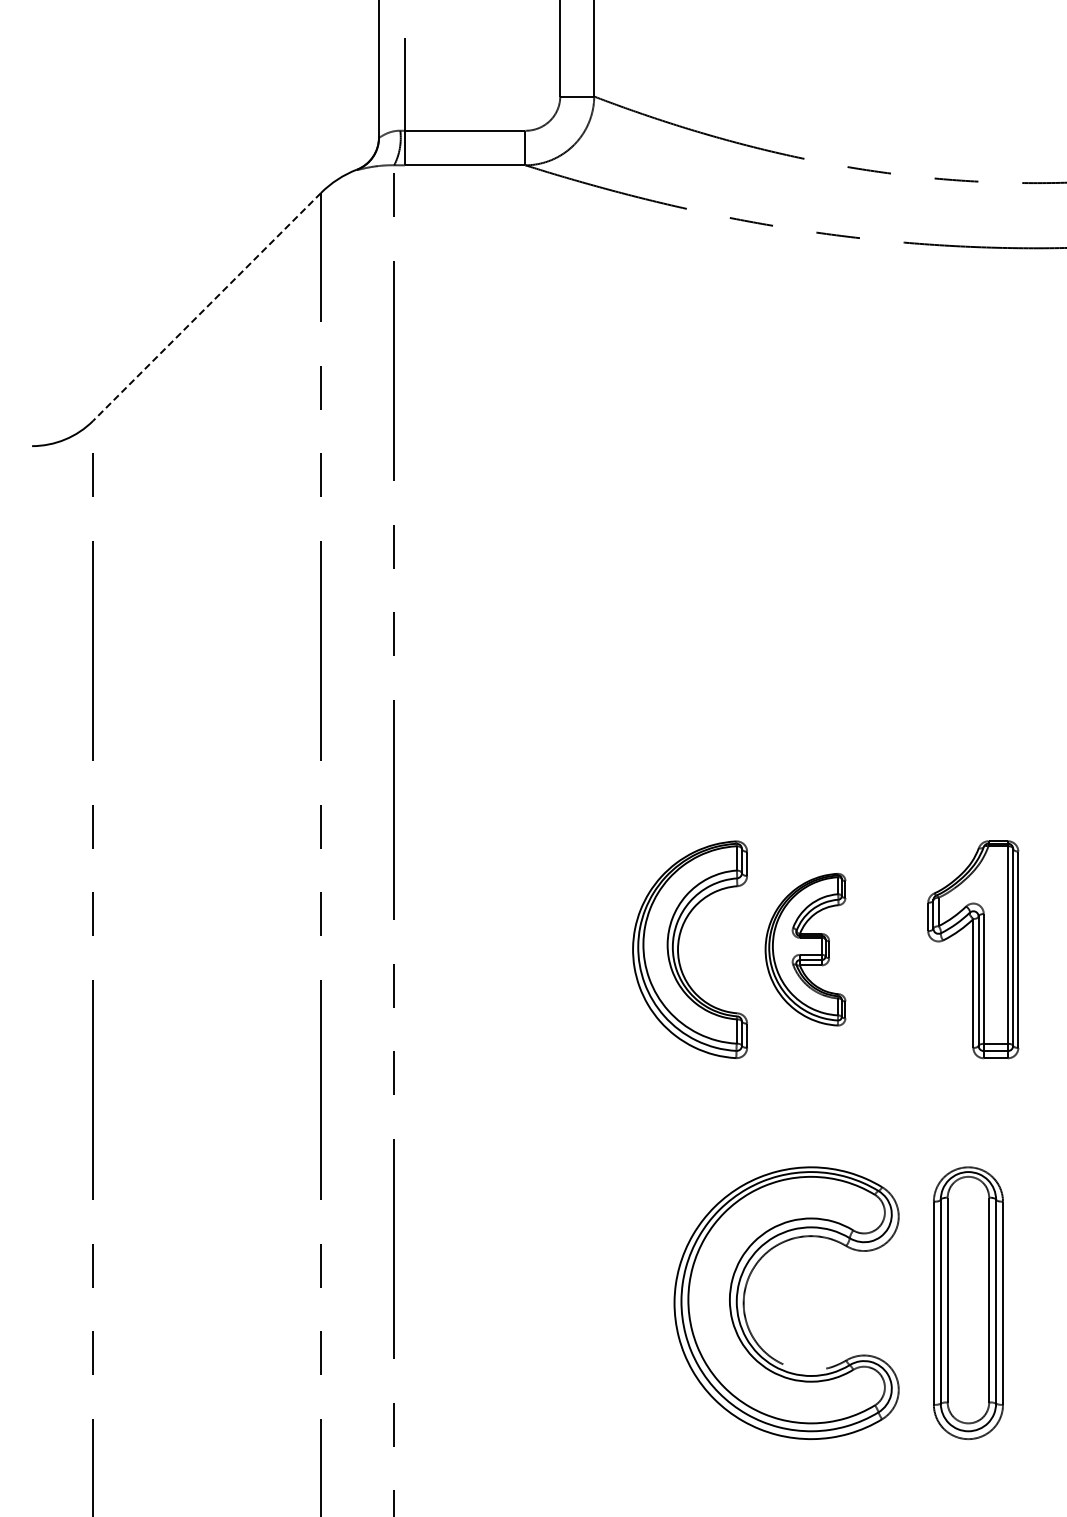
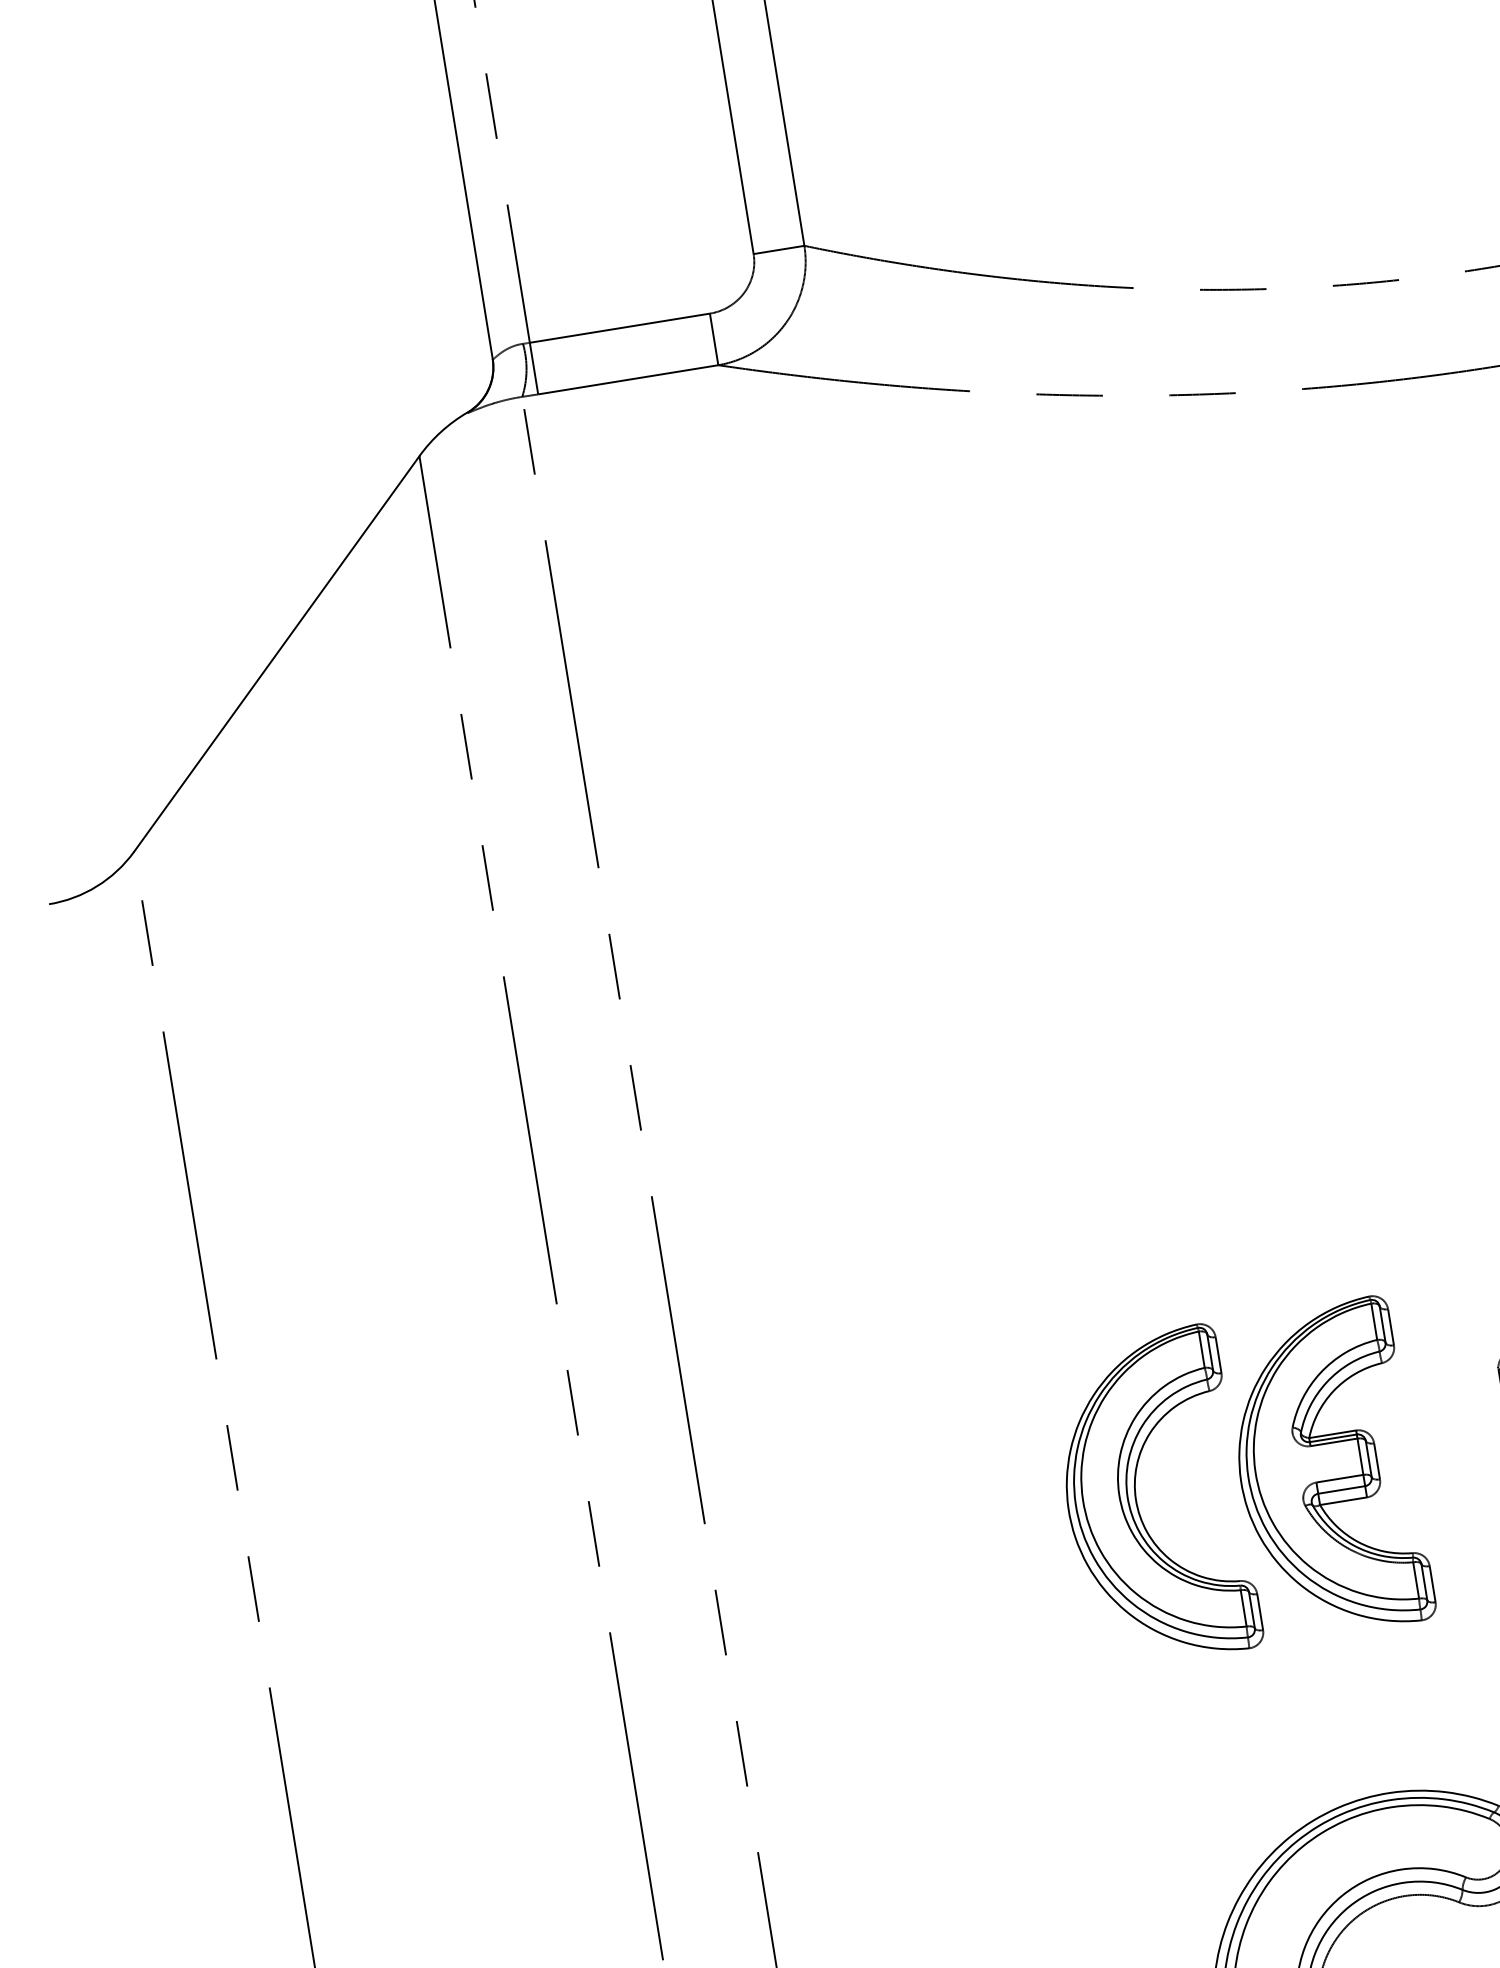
line: (206, 307) -> (276, 654), dashed -> solid
part: (805, 949) -> (1326, 1469), size x1.43

